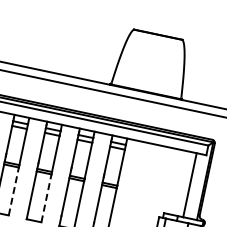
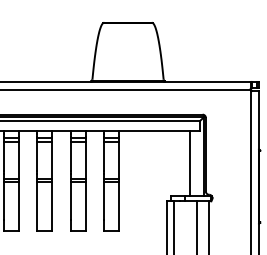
line: (14, 190) -> (19, 205), dashed -> solid
line: (46, 197) -> (52, 205), dashed -> solid

